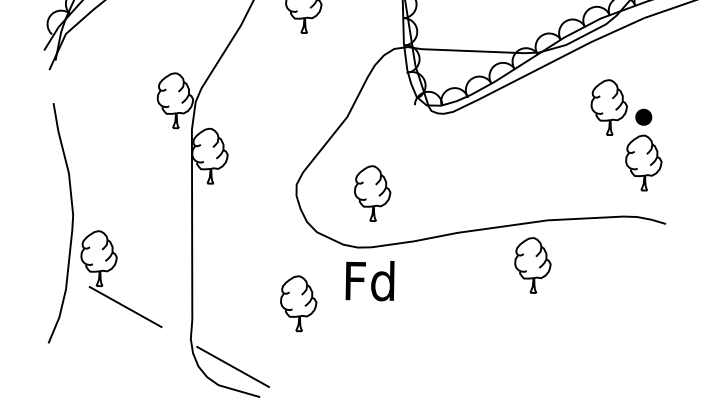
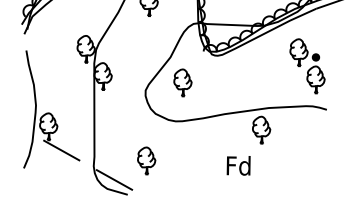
part: (371, 192) -> (182, 82), moved
text: (369, 280) -> (238, 165), moved
part: (298, 302) -> (146, 160), moved

